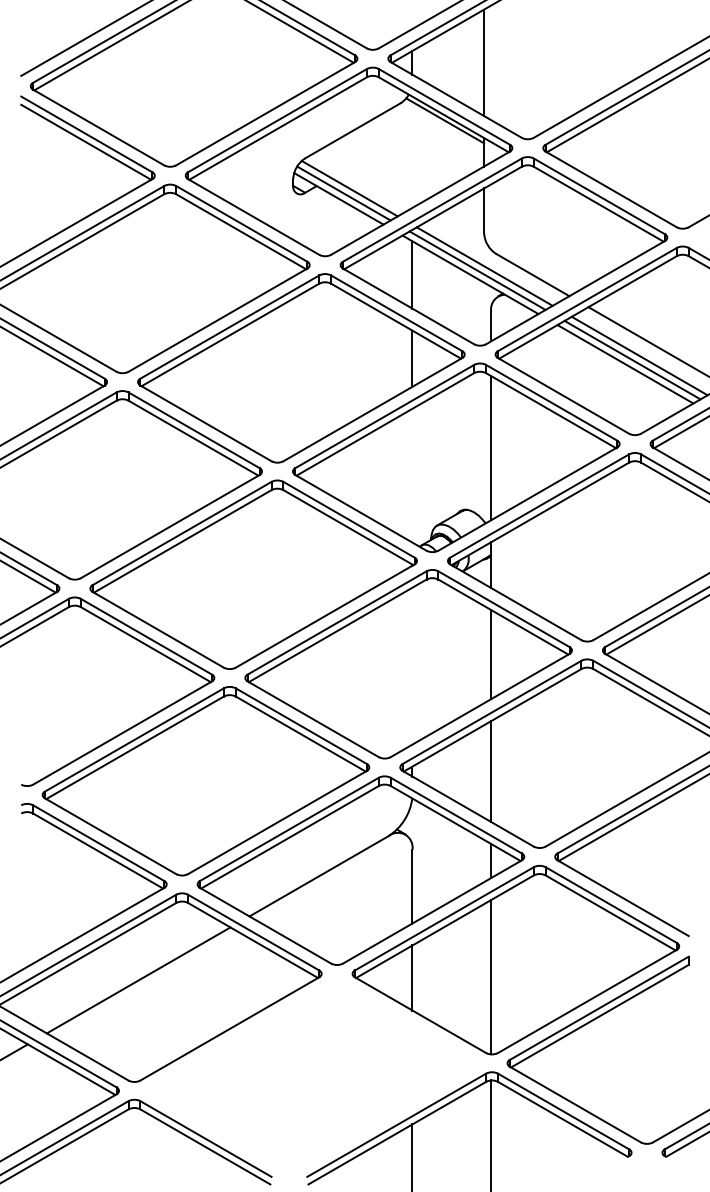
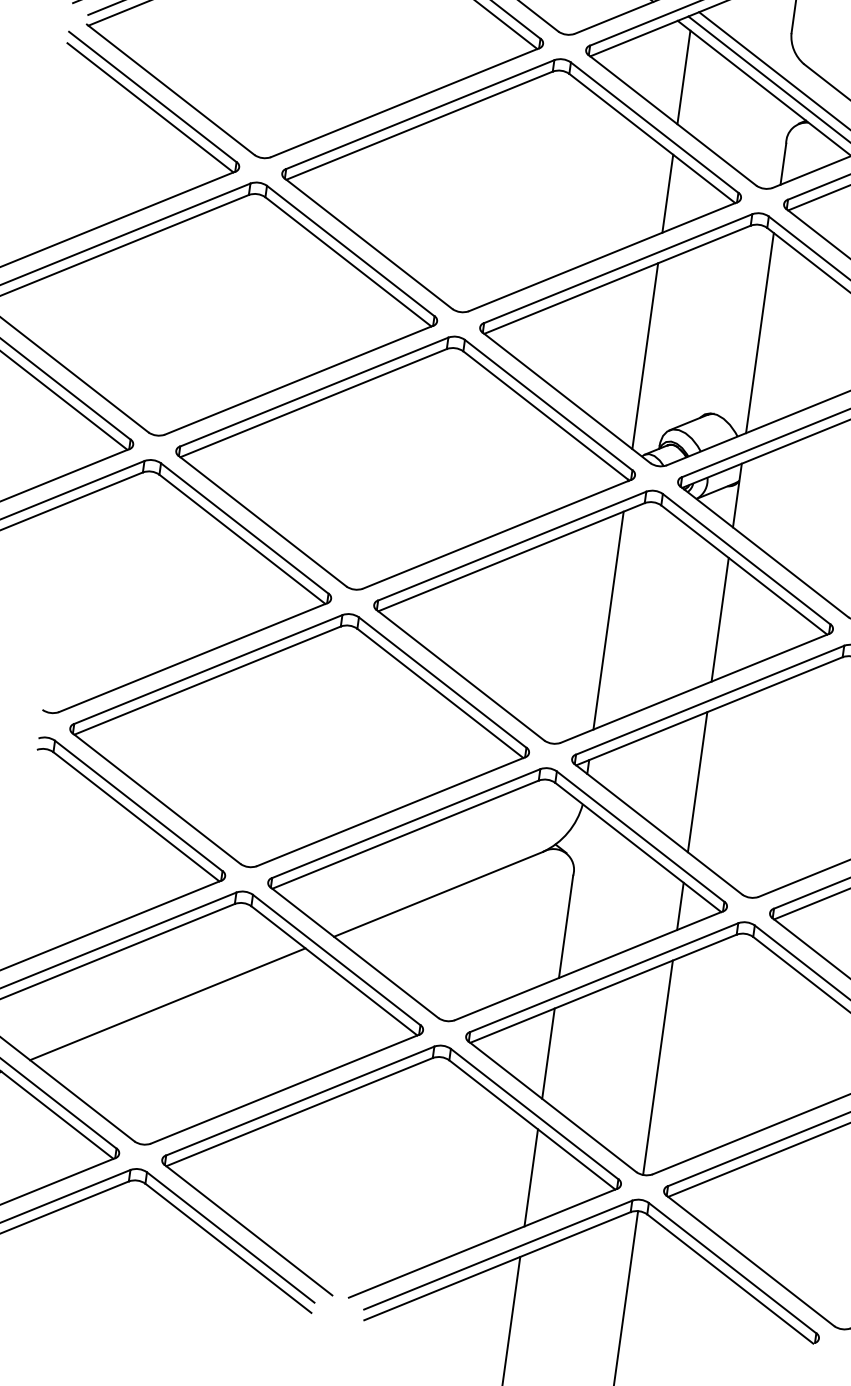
line: (412, 475) -> (645, 355), added
line: (412, 665) -> (608, 619), added
part: (281, 1022) -> (358, 1090), added

